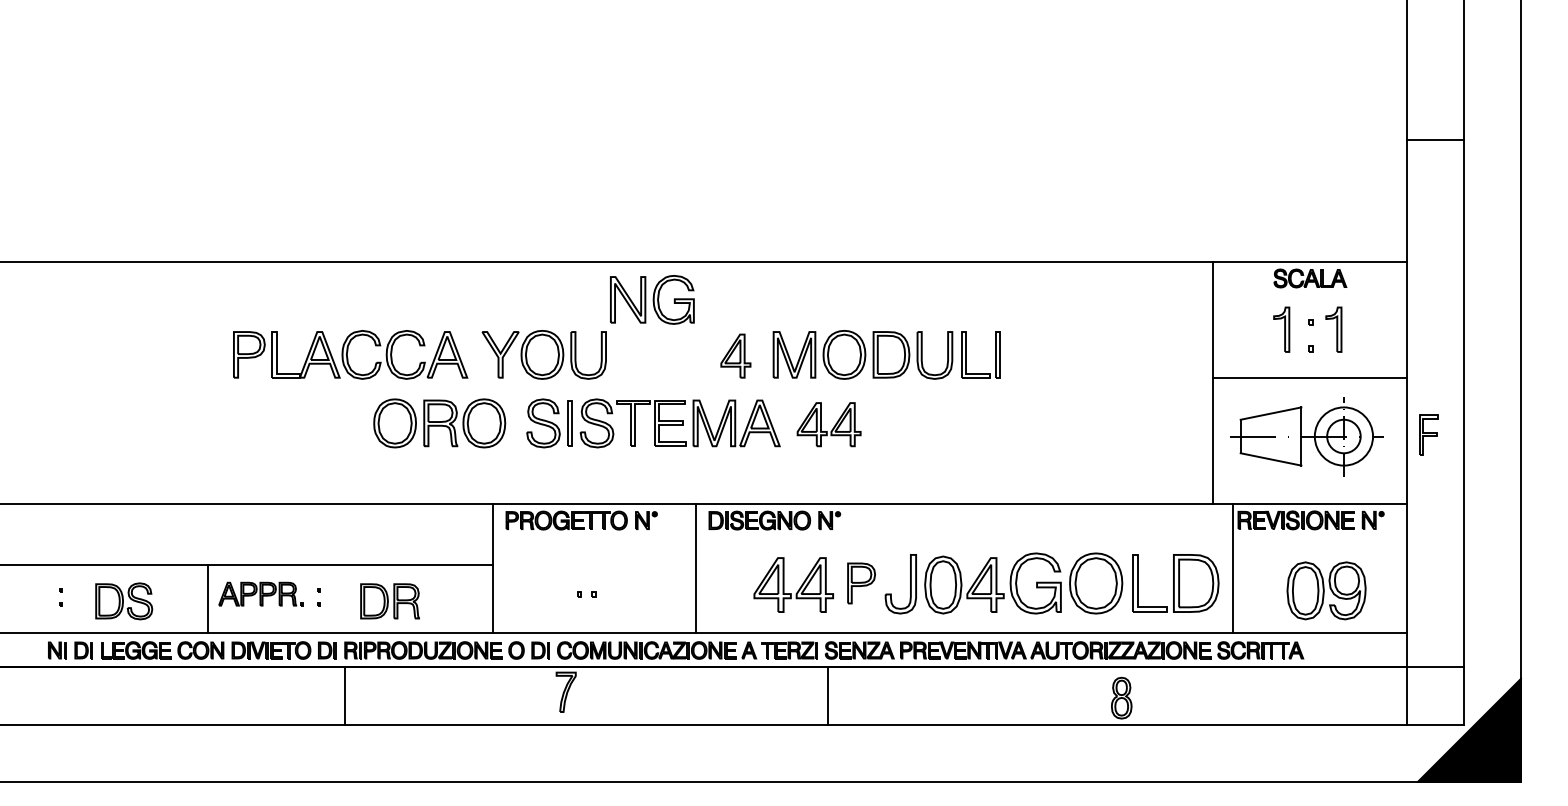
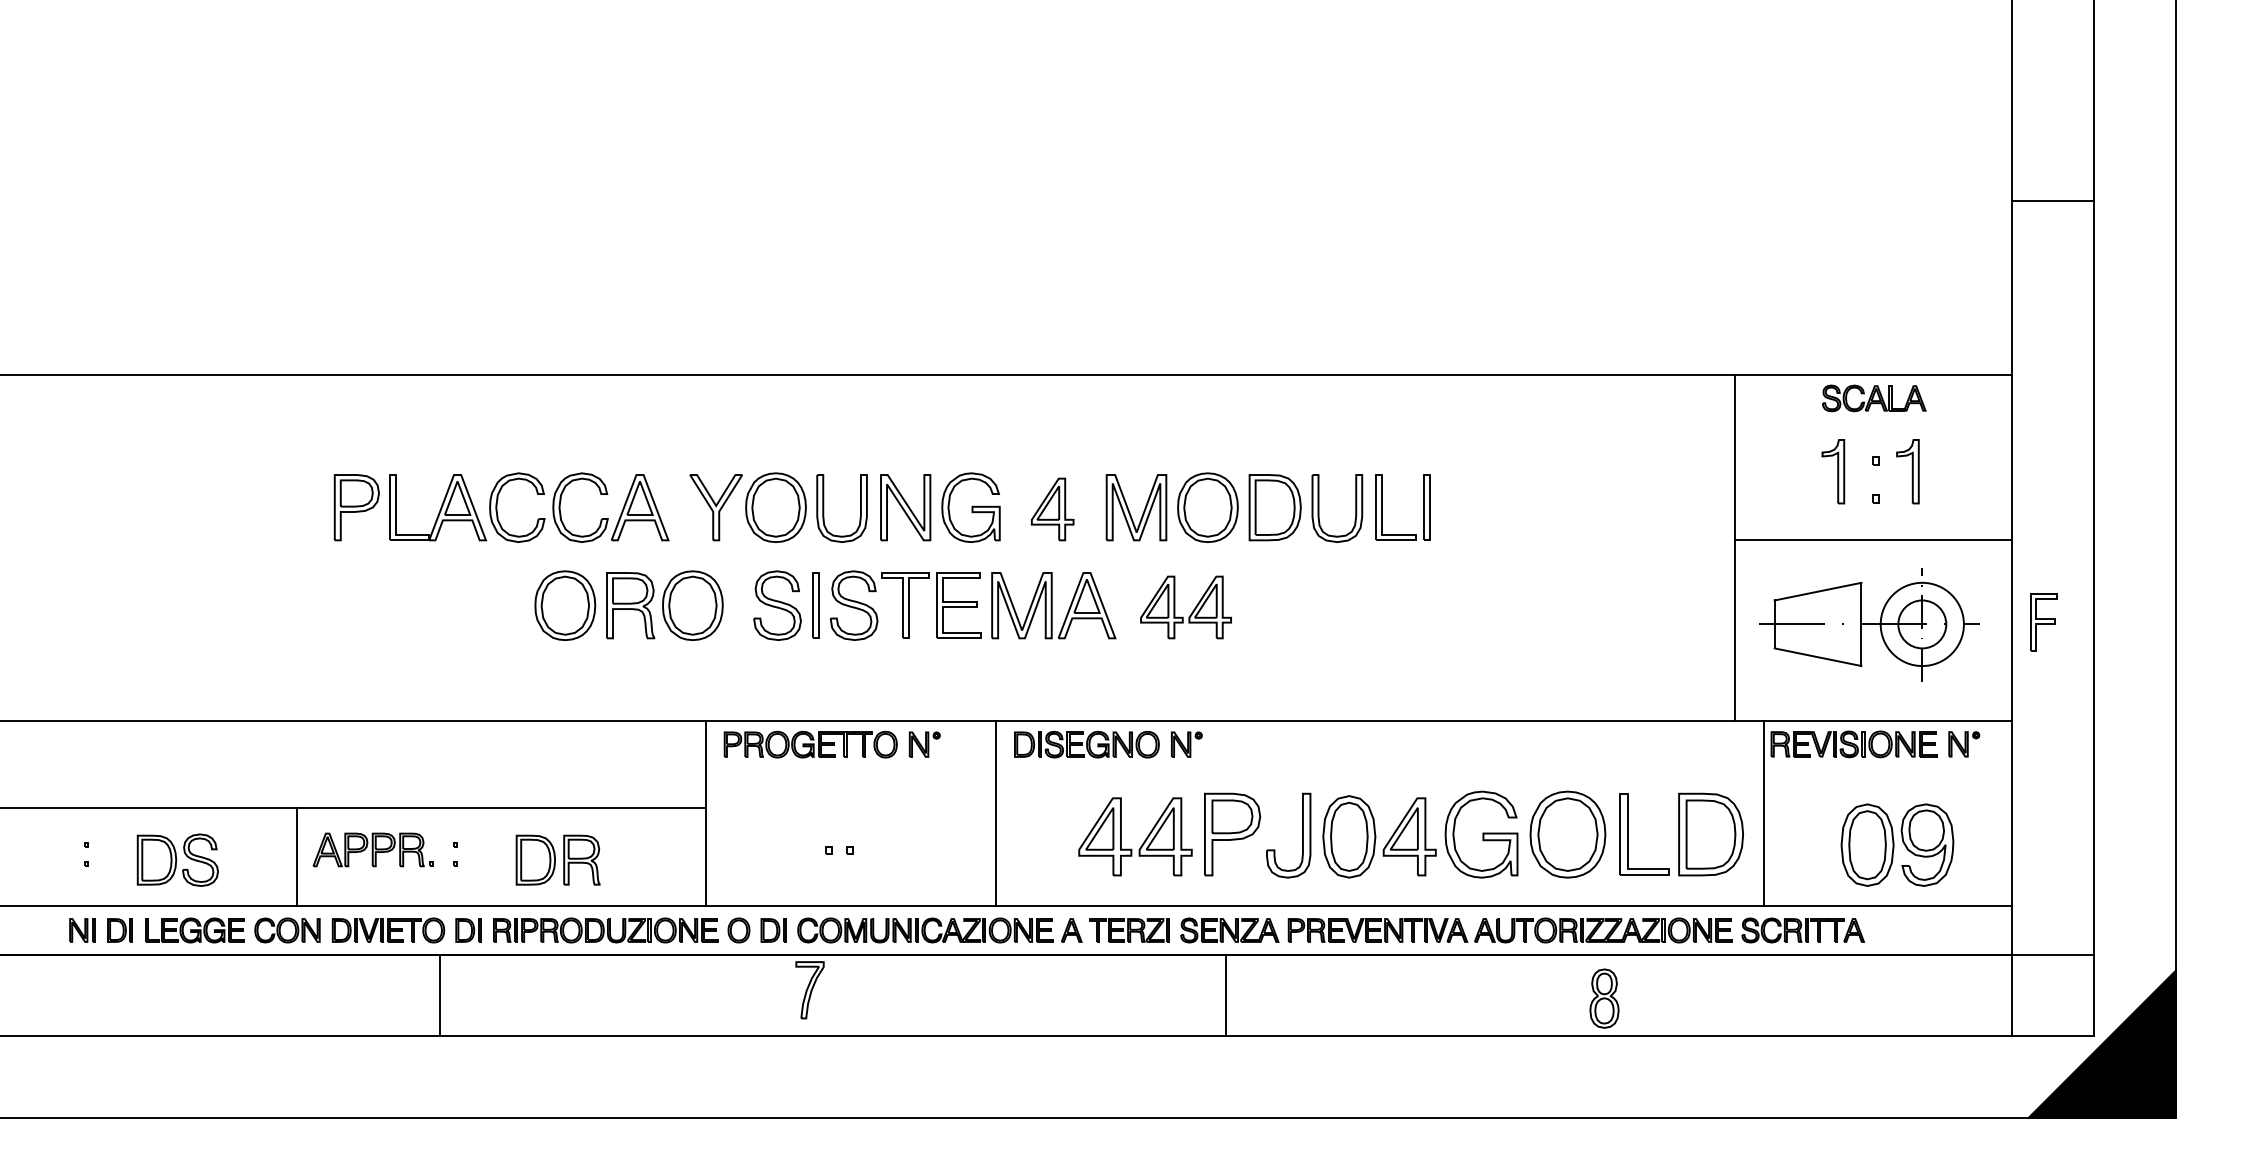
part: (652, 299) -> (940, 507), moved
part: (861, 583) -> (1232, 834), size x1.43
line: (344, 695) -> (440, 994), moved
line: (828, 695) -> (1226, 994), moved

